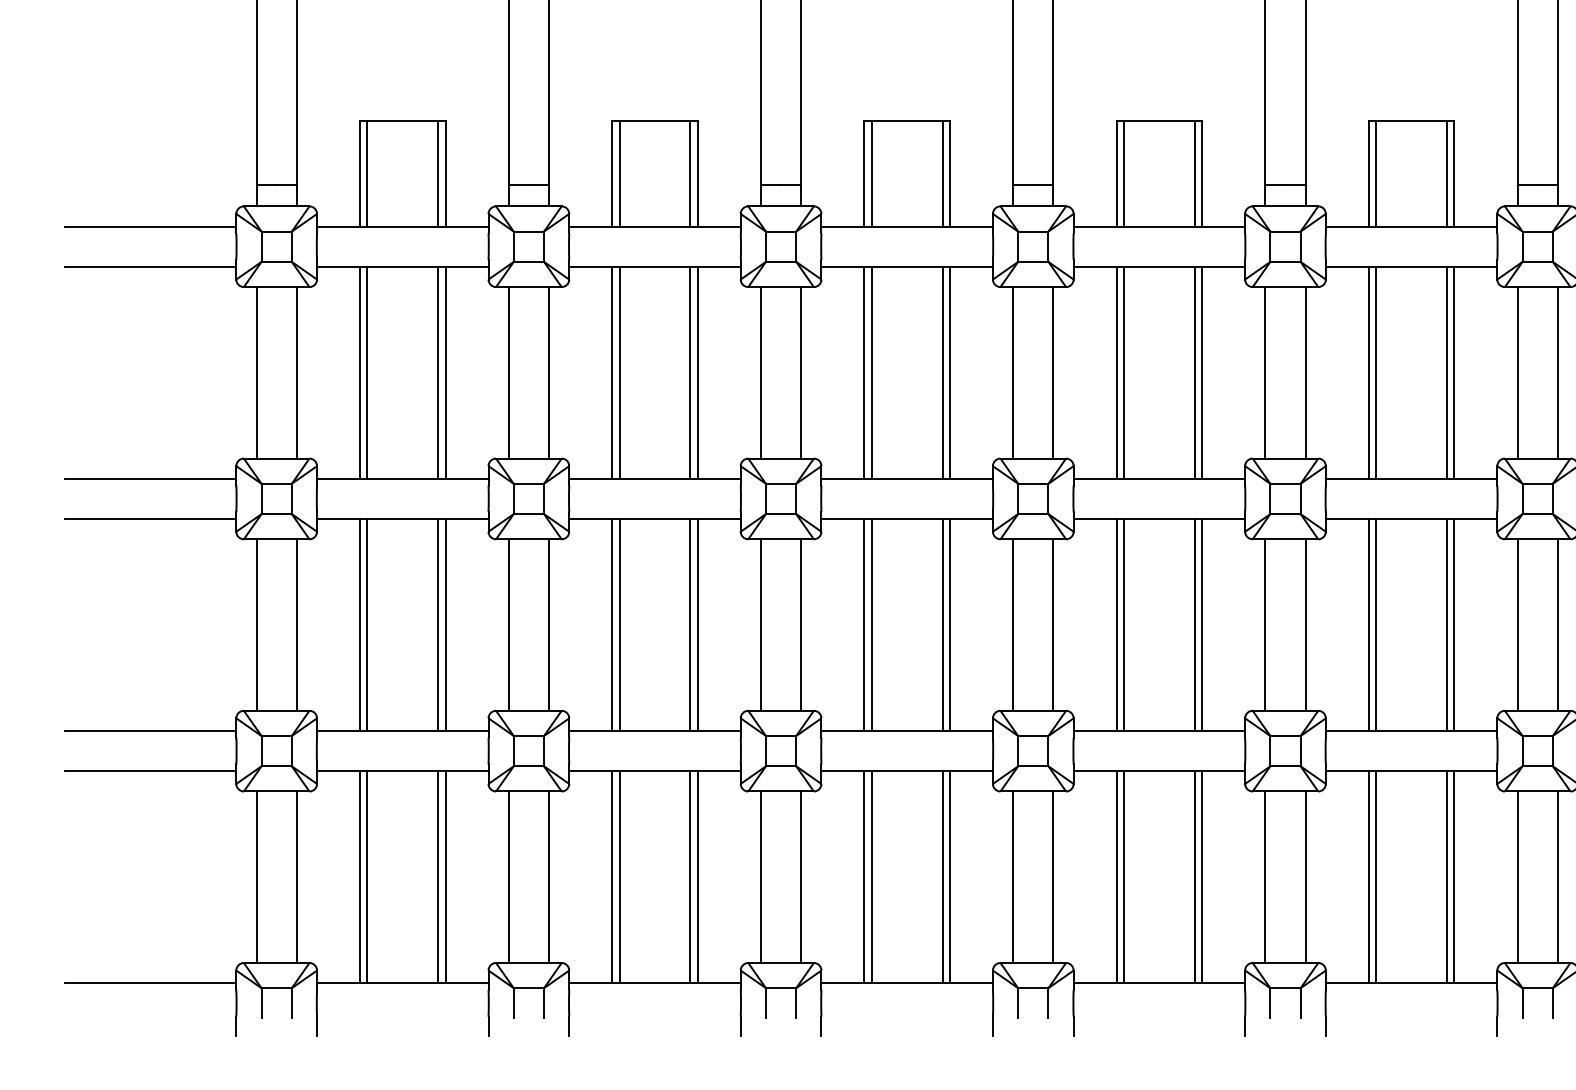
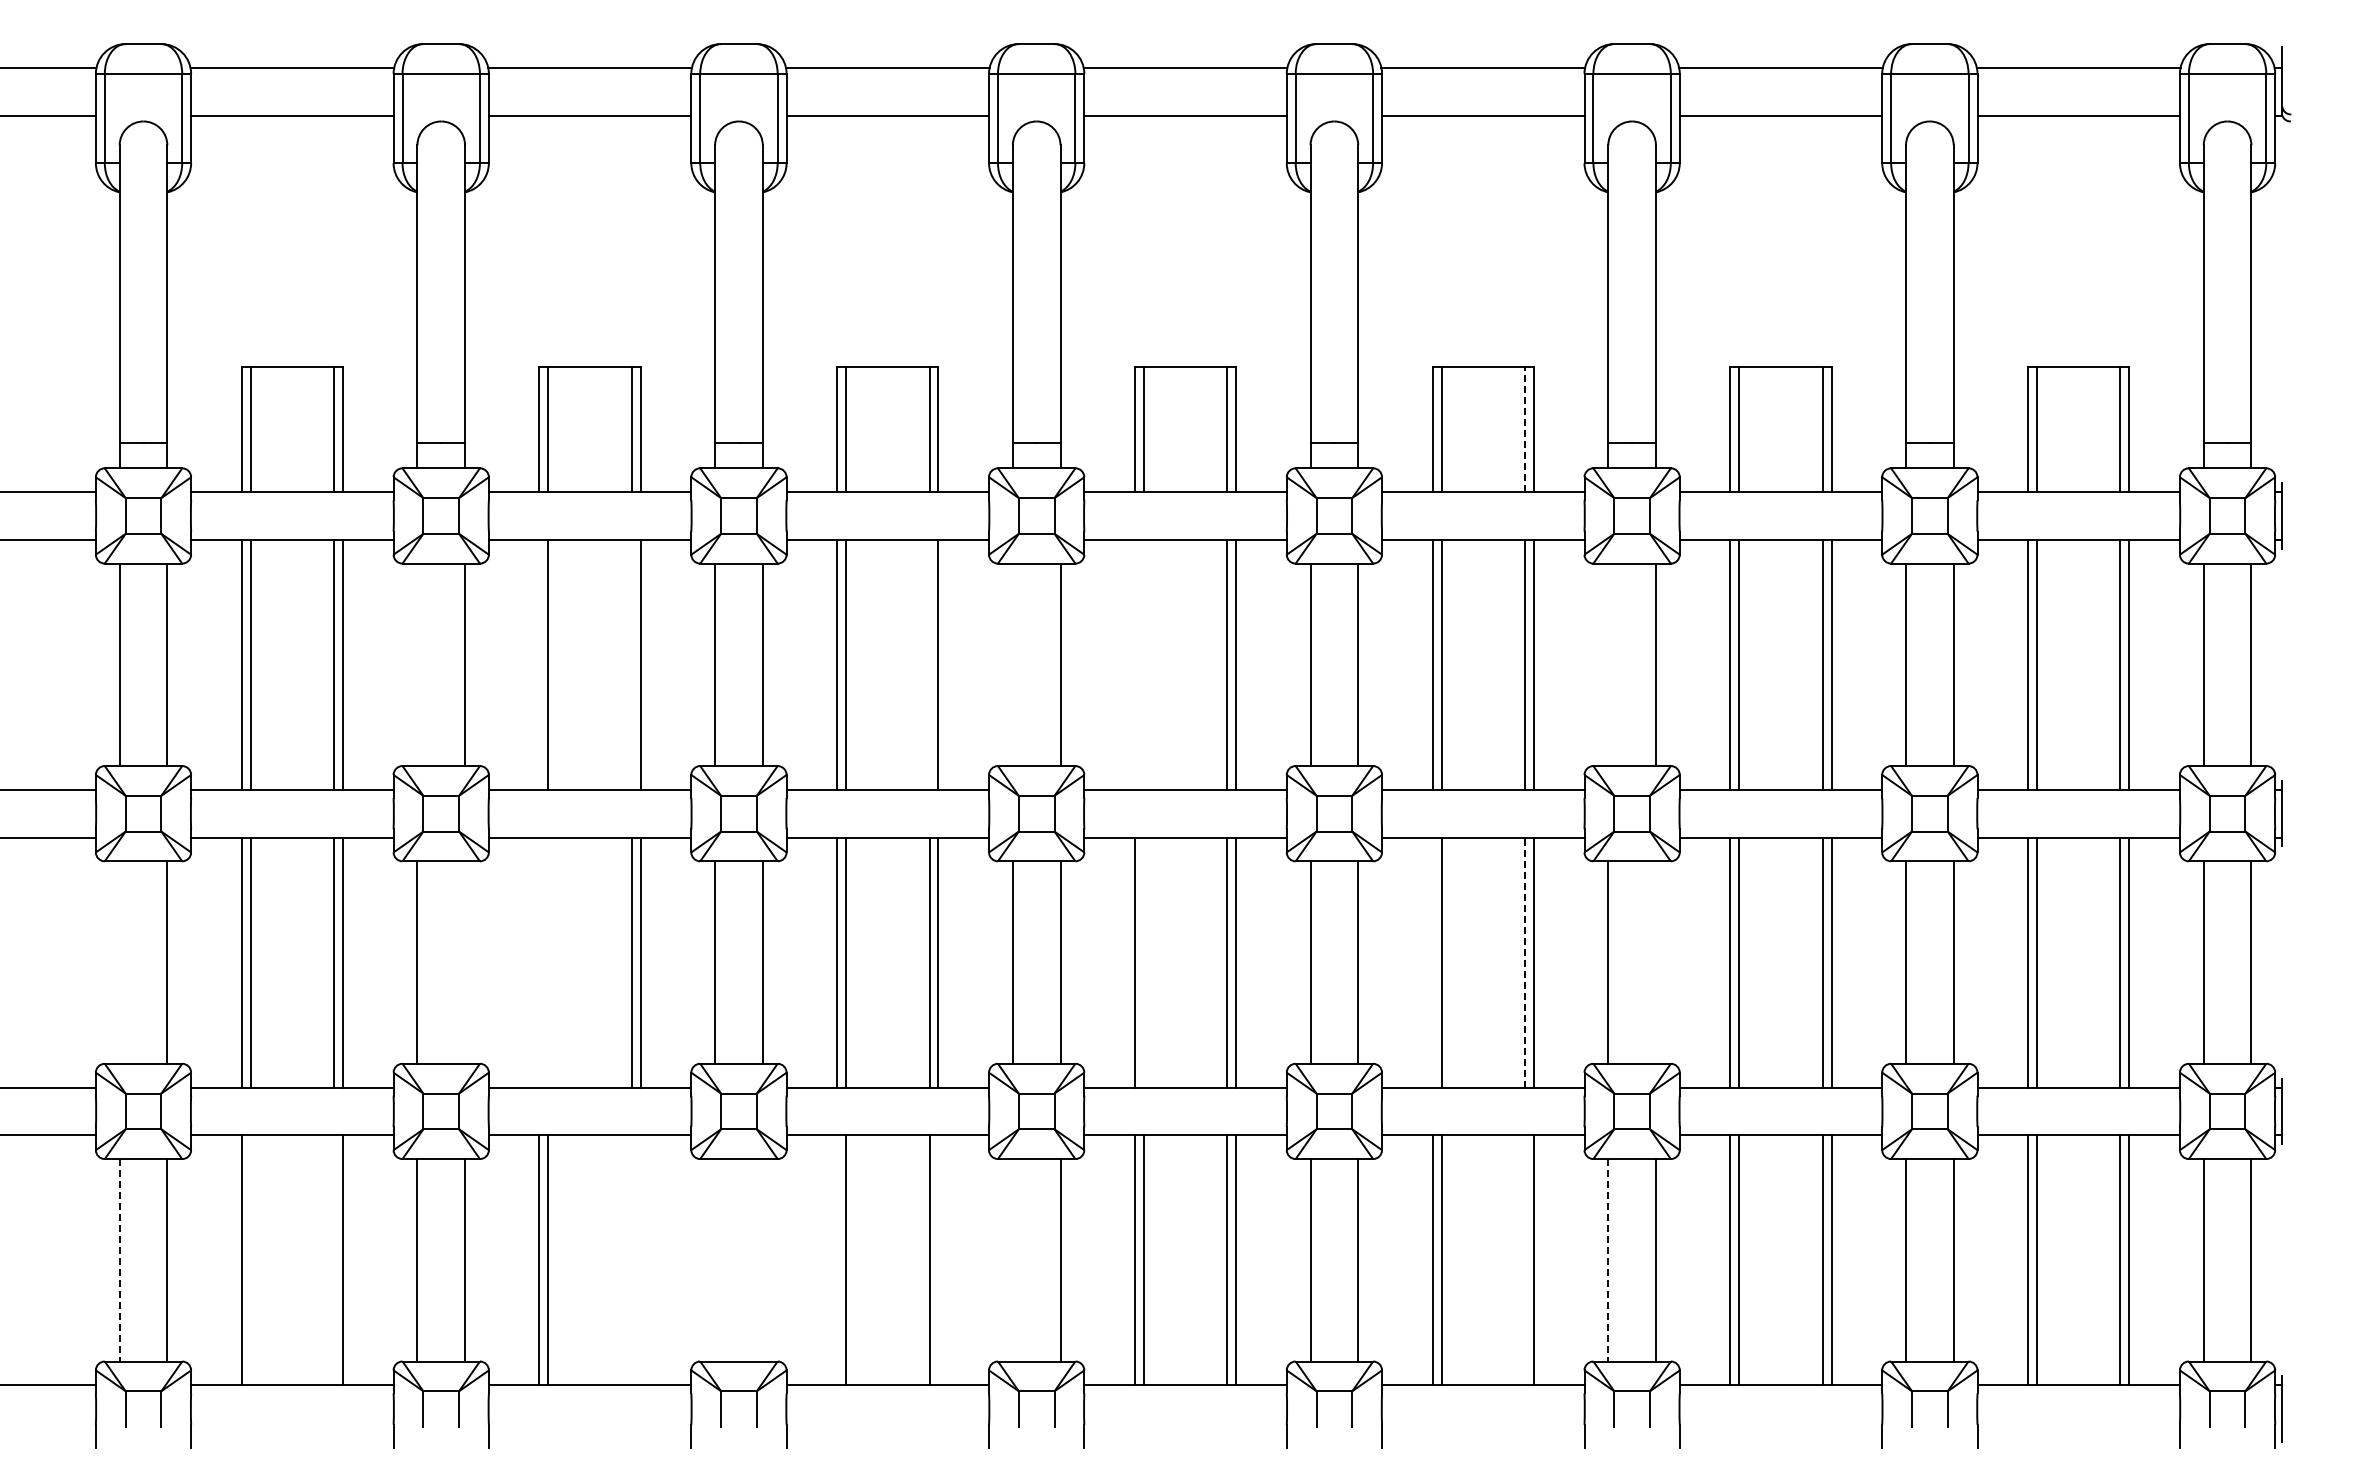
line: (1446, 173) -> (1524, 429), solid -> dashed
line: (508, 372) -> (417, 664), removed
line: (612, 372) -> (539, 664), removed
line: (690, 372) -> (631, 664), removed
line: (942, 372) -> (929, 664), removed
line: (1012, 372) -> (1012, 664), removed
line: (1116, 372) -> (1134, 664), removed
line: (1123, 372) -> (1143, 664), removed
line: (1517, 372) -> (1608, 664), removed
line: (256, 625) -> (119, 962), removed
line: (549, 625) -> (465, 962), removed
line: (612, 625) -> (539, 962), removed
line: (619, 625) -> (548, 962), removed
line: (1123, 625) -> (1143, 962), removed
line: (1368, 625) -> (1432, 962), removed
line: (1446, 625) -> (1524, 962), solid -> dashed
line: (1557, 625) -> (1655, 962), removed
line: (256, 877) -> (119, 1260), solid -> dashed
line: (367, 877) -> (250, 1260), removed
line: (438, 877) -> (334, 1260), removed
line: (690, 877) -> (631, 1260), removed
line: (697, 877) -> (640, 1260), removed
line: (761, 877) -> (715, 1260), removed
line: (801, 877) -> (762, 1260), removed
line: (864, 877) -> (837, 1260), removed
line: (950, 877) -> (938, 1260), removed
line: (1012, 877) -> (1012, 1260), removed
line: (1446, 877) -> (1524, 1260), removed
line: (1517, 877) -> (1608, 1260), solid -> dashed

